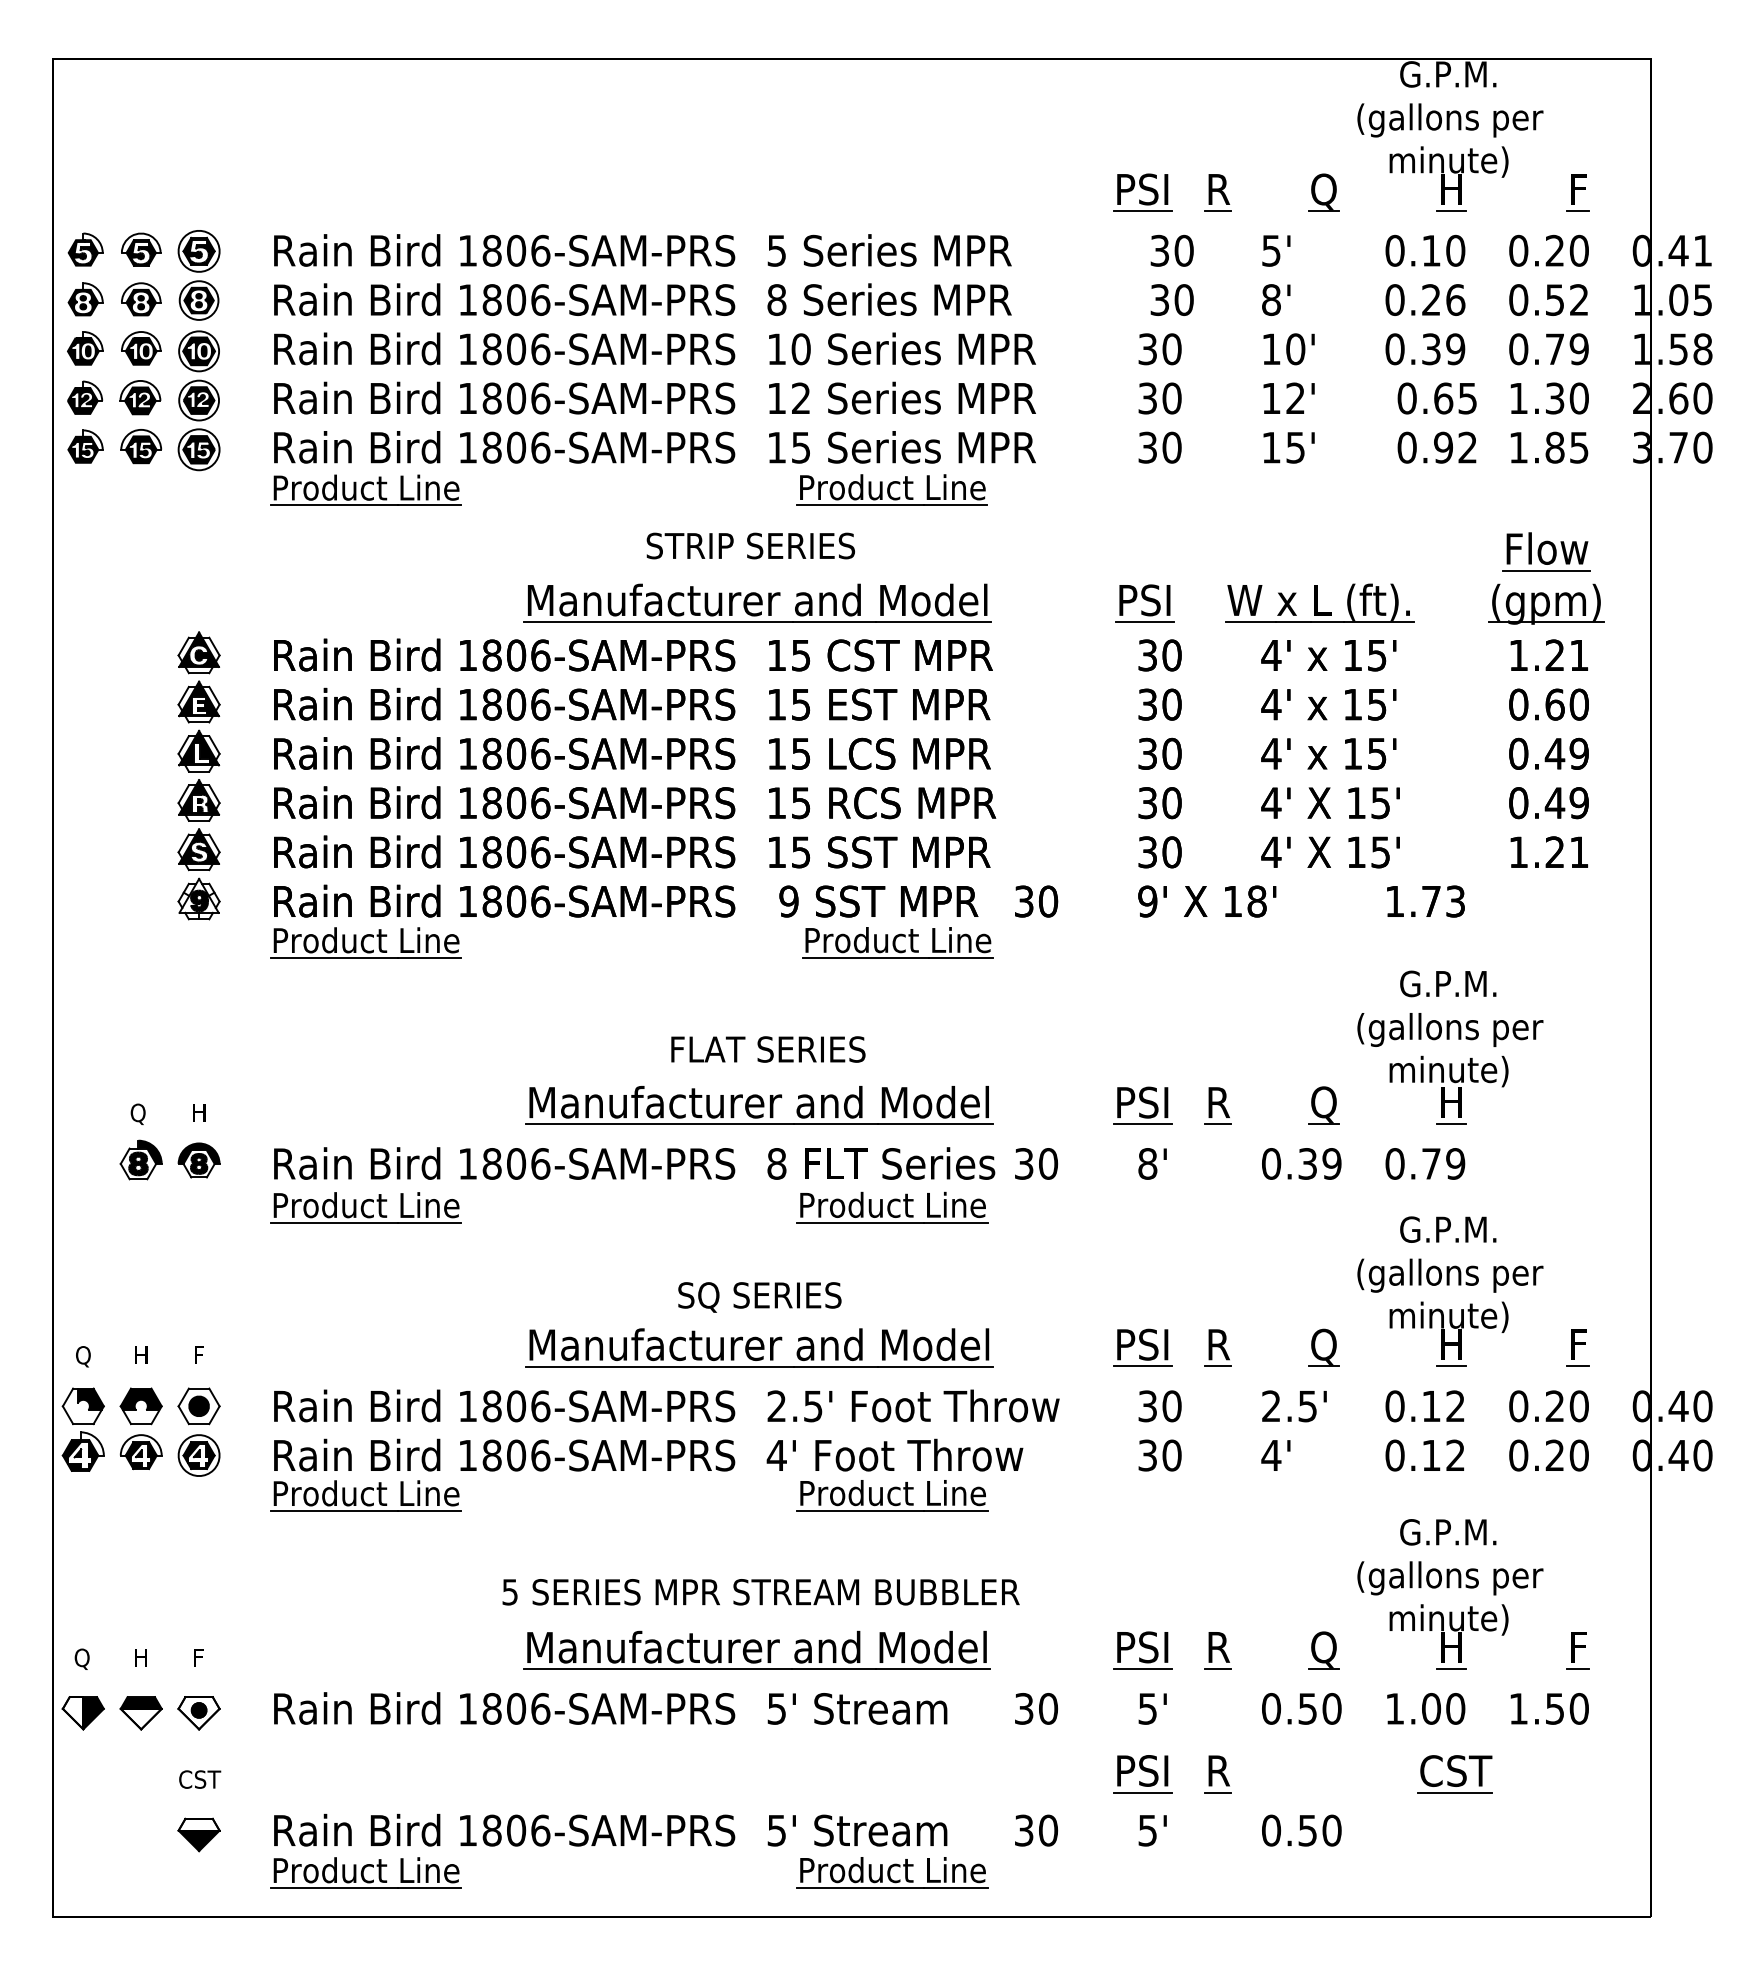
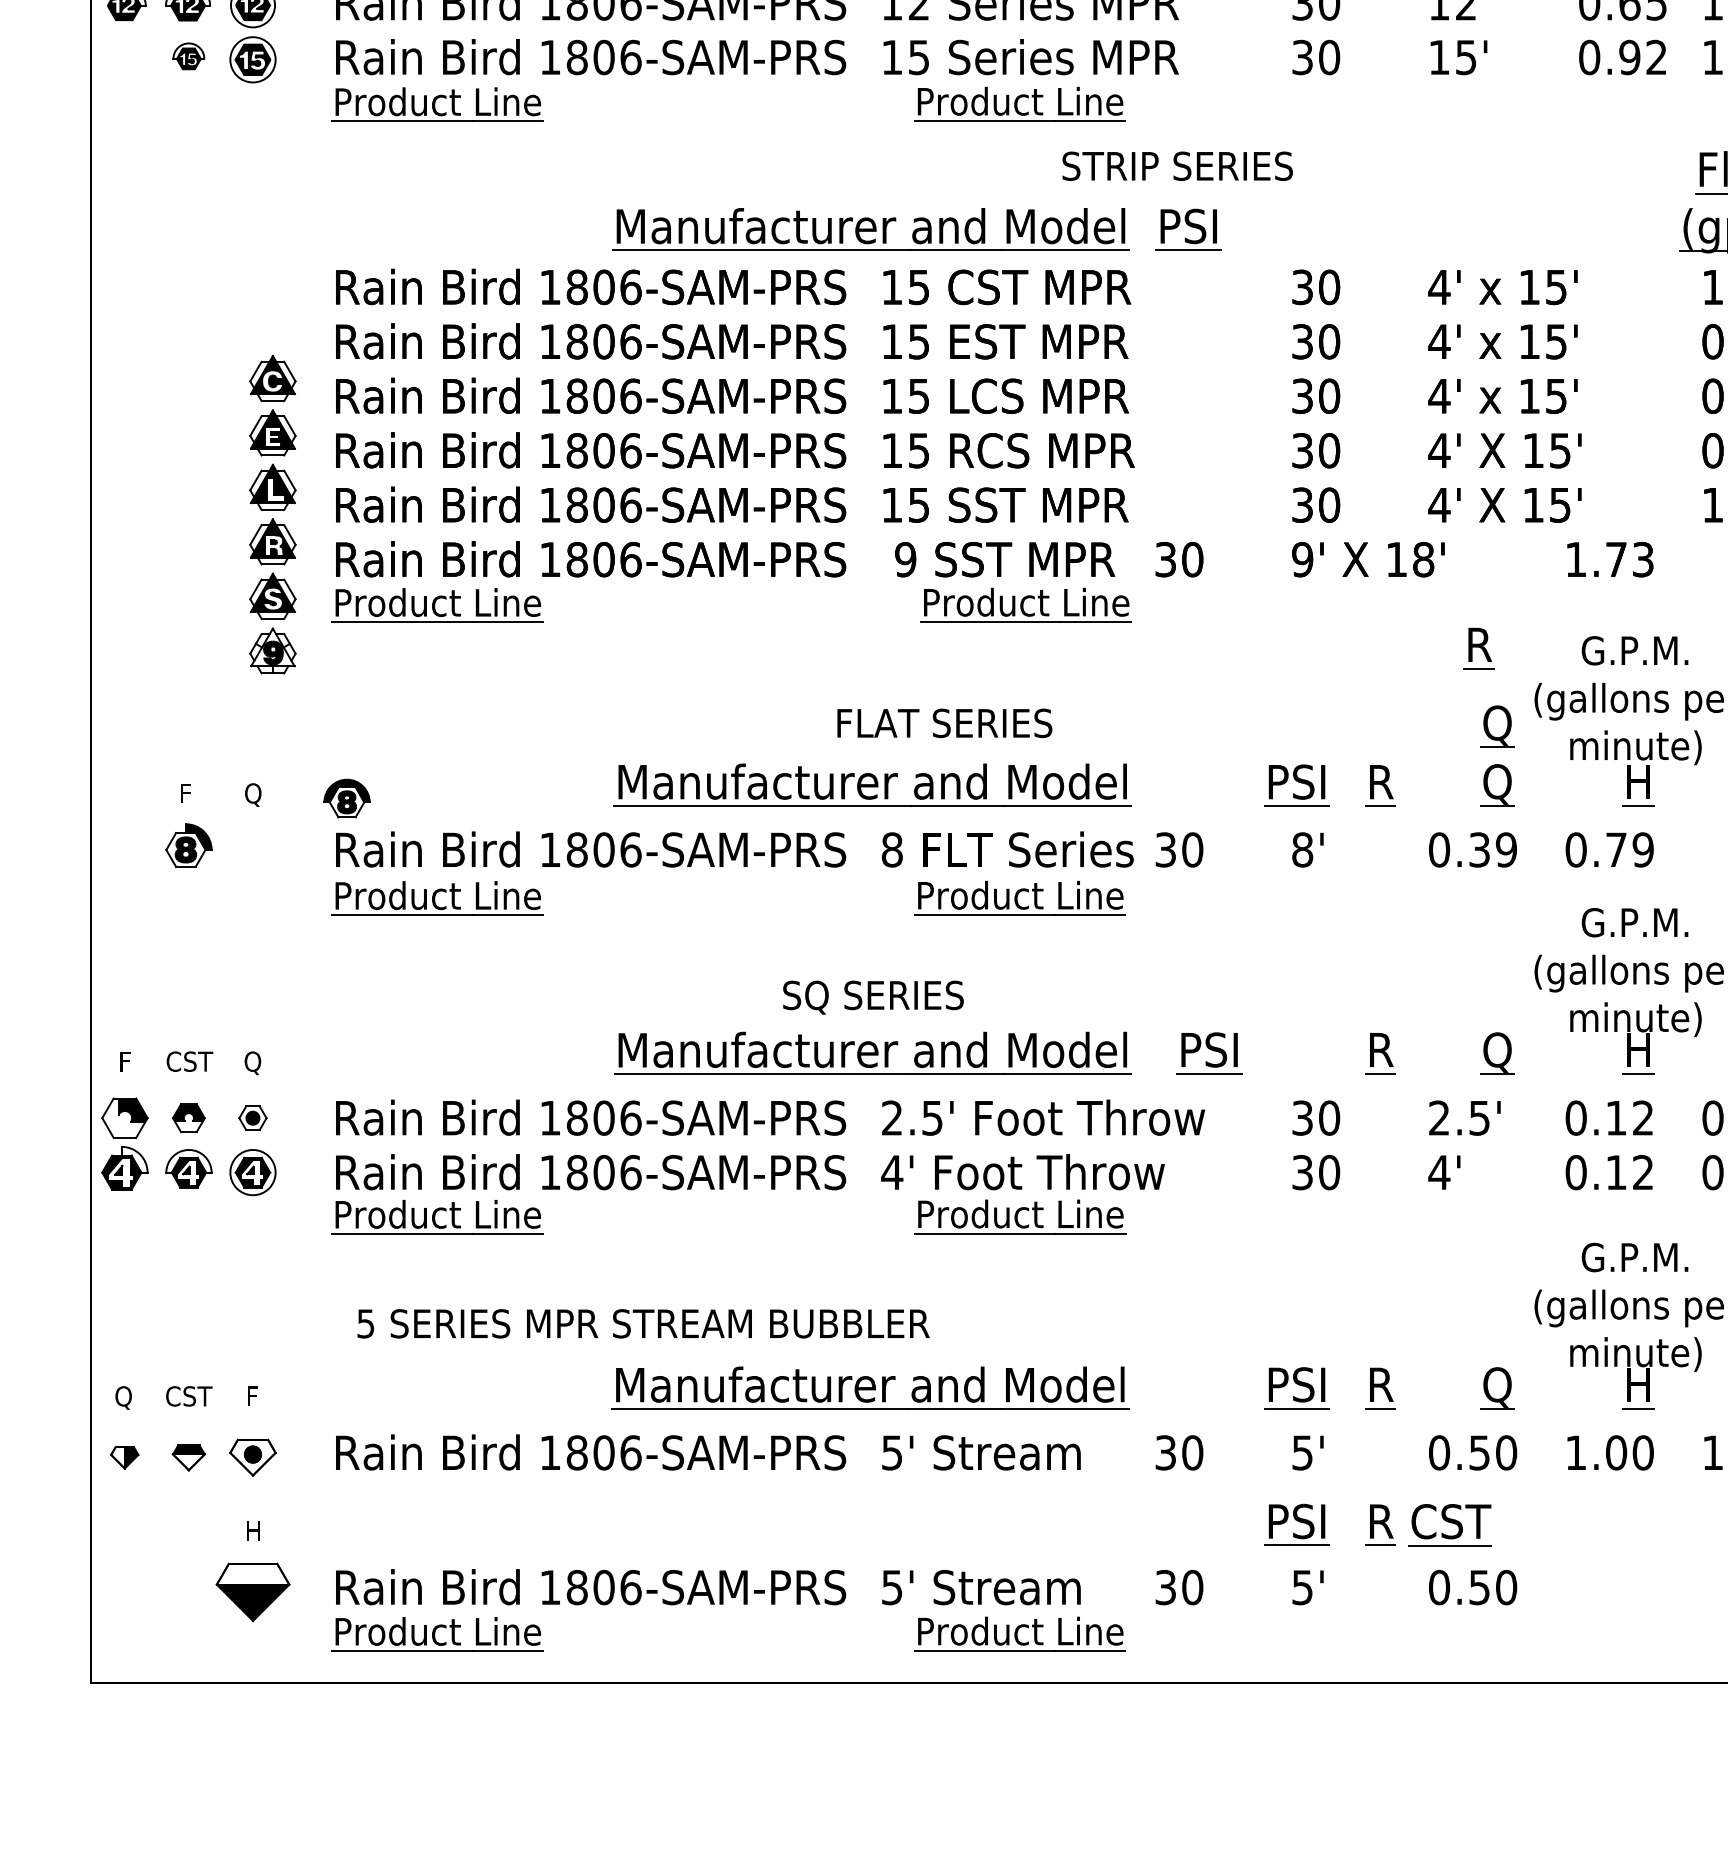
part: (85, 446) -> (127, 56), removed
part: (140, 446) -> (188, 56), size x0.7
text: (750, 545) -> (1177, 165), moved
part: (1319, 602) -> (1492, 228), removed
part: (1144, 603) -> (1188, 229), moved
part: (198, 775) -> (272, 514), moved
part: (1306, 981) -> (1478, 648), added
text: (768, 1049) -> (944, 723), moved
part: (1323, 1052) -> (1497, 726), added
text: (137, 1114) -> (184, 795), Q -> F
text: (198, 1114) -> (252, 795), H -> Q
part: (198, 1160) -> (346, 798), moved
part: (1142, 1347) -> (1209, 1053), moved
text: (142, 1355) -> (190, 1061), H -> CST
text: (83, 1356) -> (125, 1063), Q -> F
text: (198, 1356) -> (252, 1063), F -> Q
part: (140, 1406) -> (188, 1118), size x0.7
part: (198, 1406) -> (252, 1118), size x0.6
text: (760, 1592) -> (642, 1324), moved
text: (141, 1657) -> (189, 1396), H -> CST
part: (82, 1713) -> (123, 1457), size x0.6
part: (140, 1713) -> (188, 1457), size x0.7
part: (1454, 1774) -> (1449, 1525), moved
text: (200, 1779) -> (254, 1531), CST -> H
part: (198, 1834) -> (252, 1591), size x1.6

